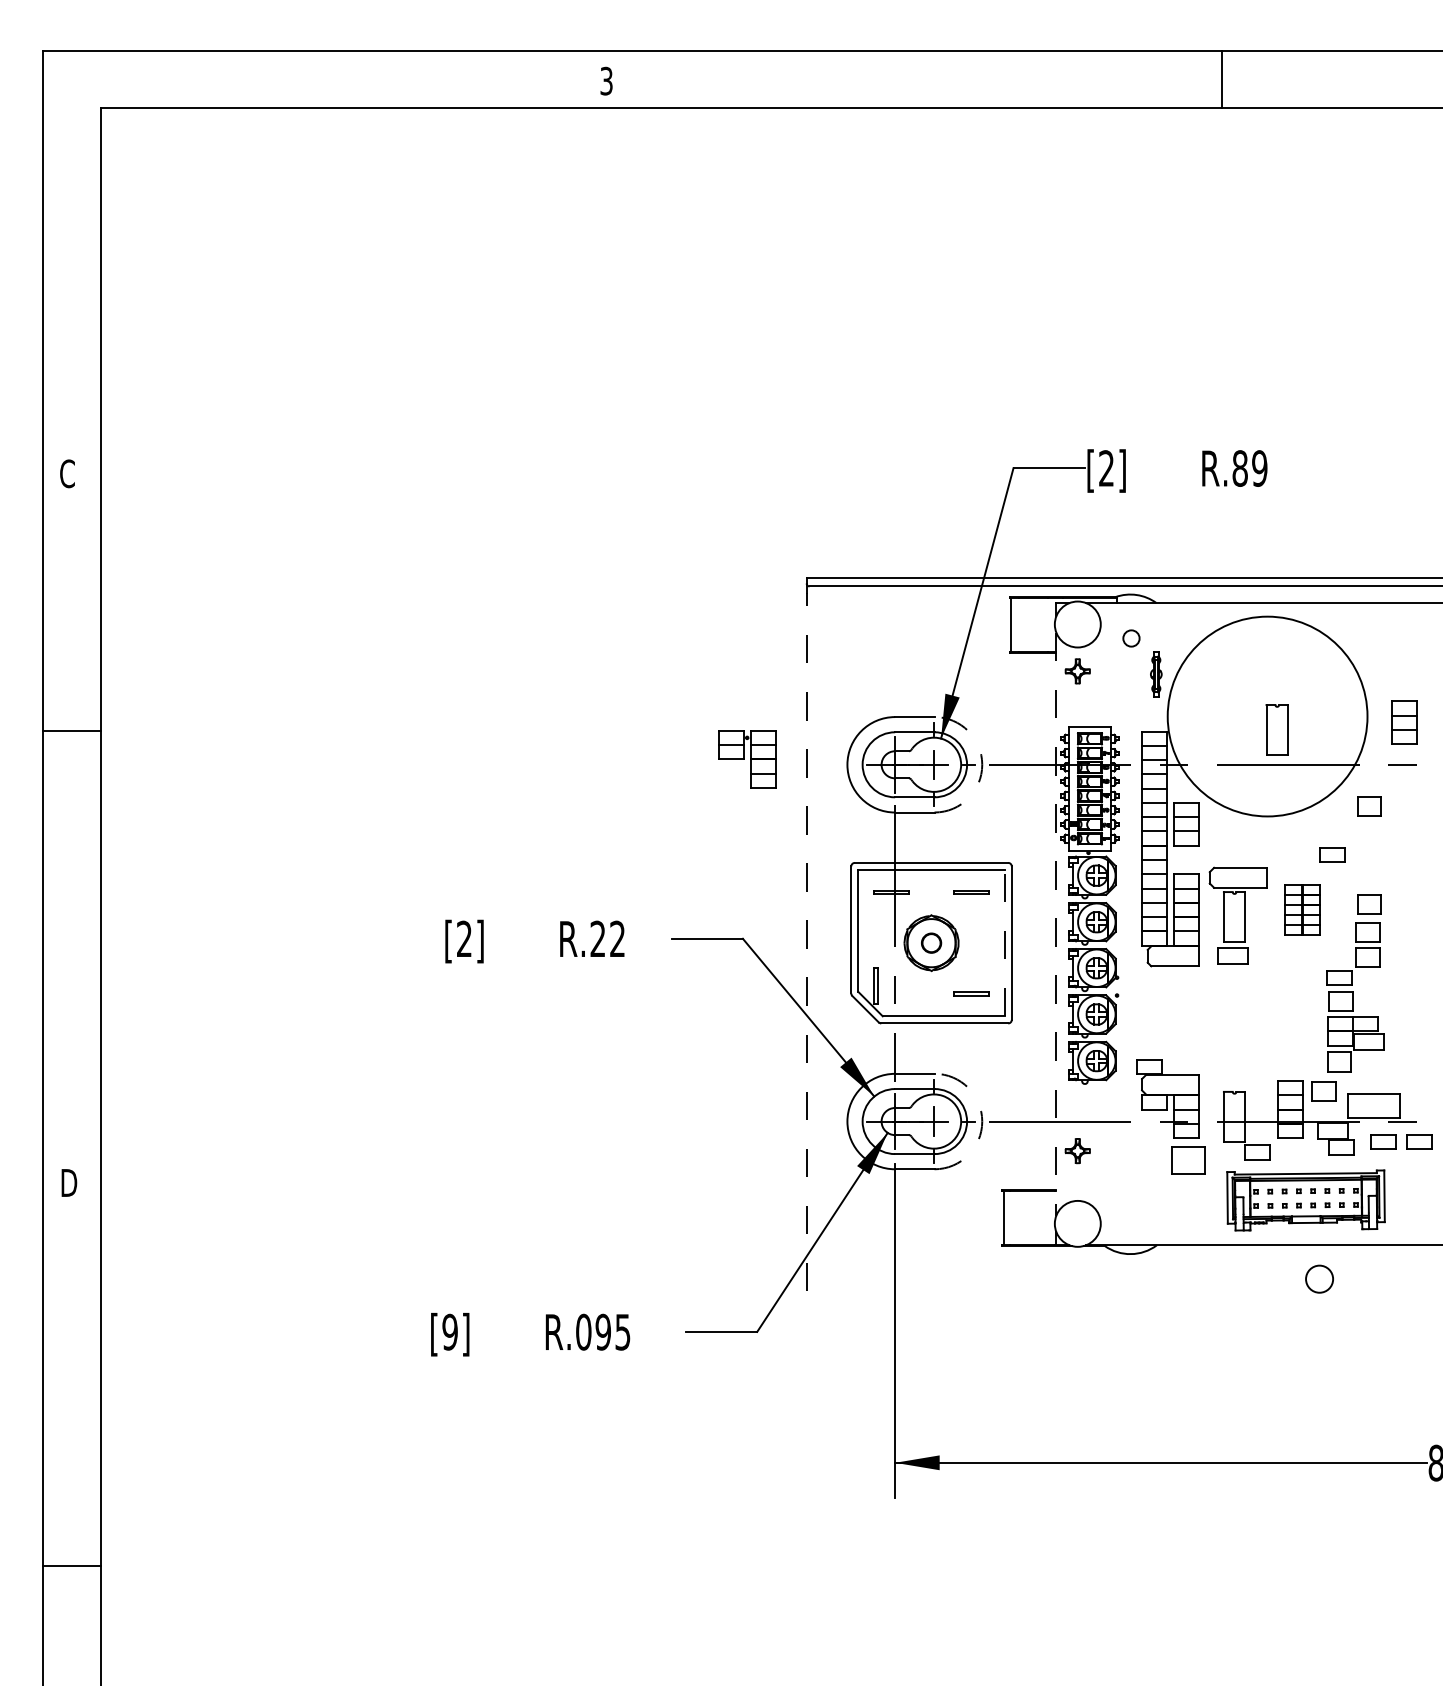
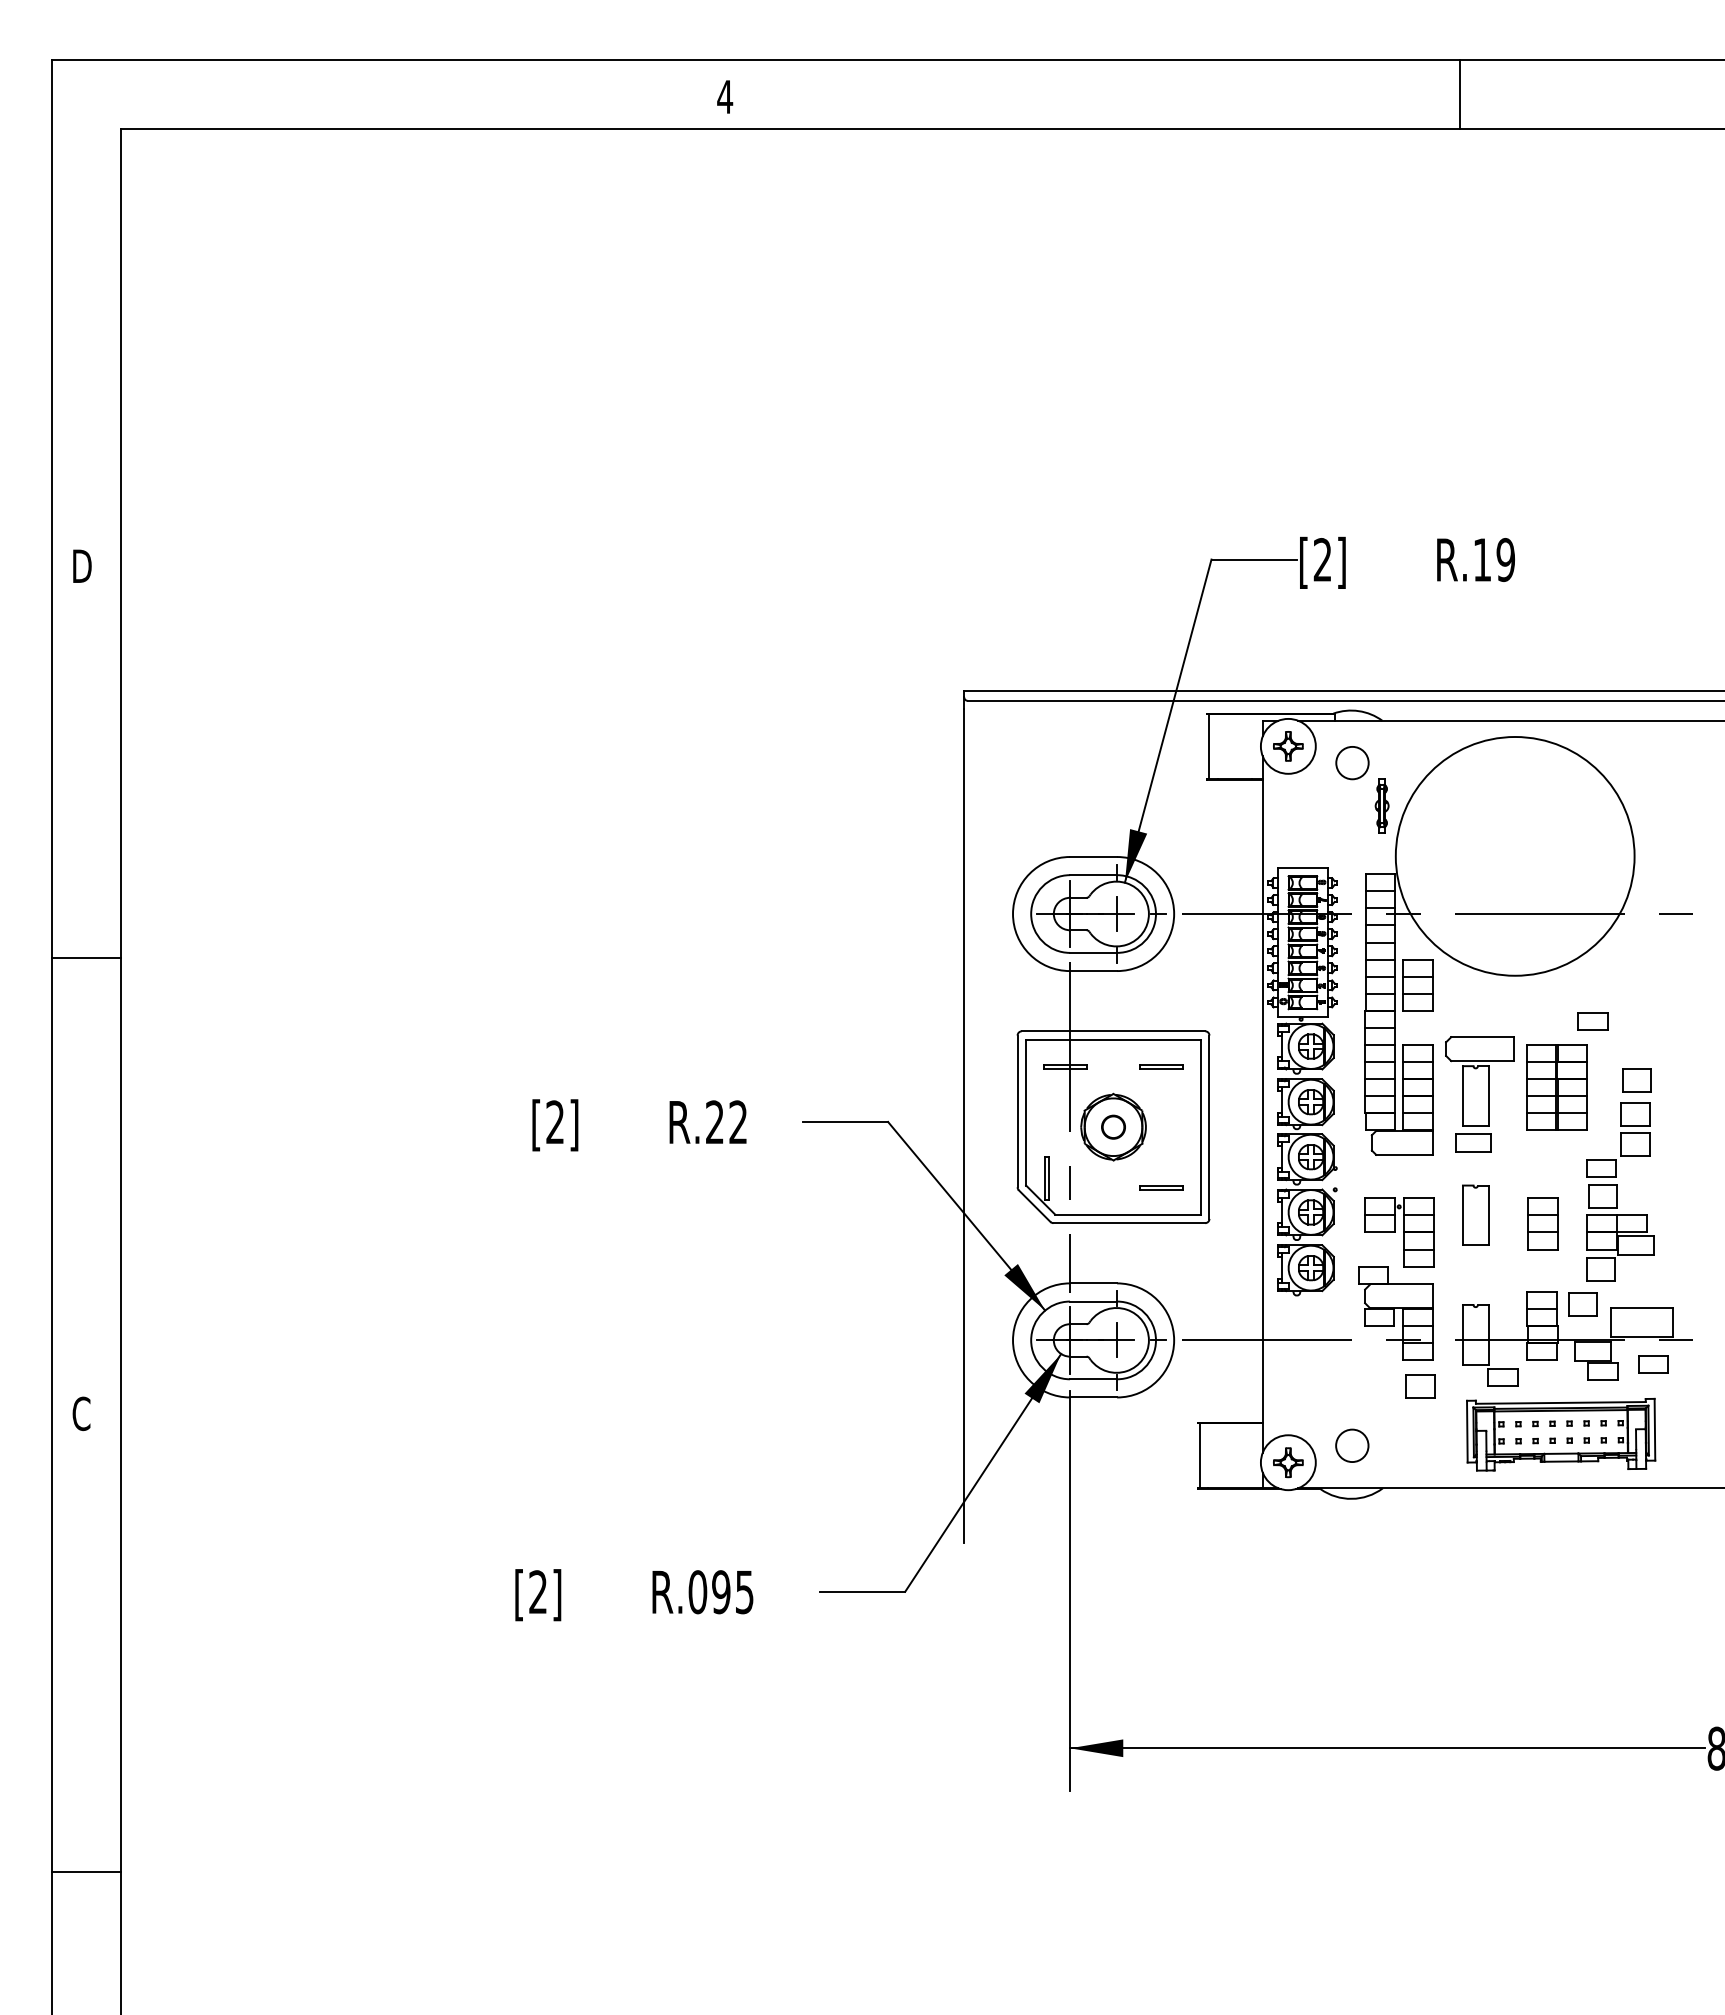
text: (606, 80) -> (725, 96), 3 -> 4
text: (1240, 468) -> (1482, 560), R.89 -> R.19
text: (68, 474) -> (81, 566), C -> D
circle: (1131, 638) -> (1352, 762), size x1.67
part: (1077, 671) -> (1288, 746), moved
part: (1404, 722) -> (1542, 1223), moved
part: (1277, 729) -> (1475, 1214), moved
line: (71, 730) -> (85, 957), moved
part: (747, 759) -> (1399, 1232), moved
arc: (982, 765) -> (1174, 914), dashed -> solid
part: (1369, 806) -> (1636, 963), removed
part: (1302, 909) -> (1556, 1087), size x1.43
line: (1056, 924) -> (1262, 1105), dashed -> solid
line: (806, 941) -> (964, 1125), dashed -> solid
line: (1004, 942) -> (1200, 1126), dashed -> solid
arc: (982, 1121) -> (1174, 1340), dashed -> solid
part: (1419, 1141) -> (1696, 1364), removed
part: (1077, 1150) -> (1288, 1462), moved
part: (1188, 1160) -> (1420, 1386), size x0.71
text: (68, 1182) -> (82, 1413), D -> C
circle: (1319, 1278) -> (1352, 1445), moved
text: (450, 1332) -> (538, 1592), [9] -> [2]

